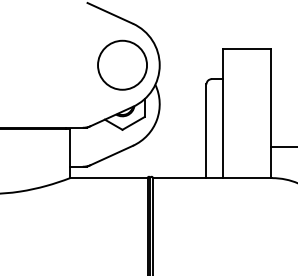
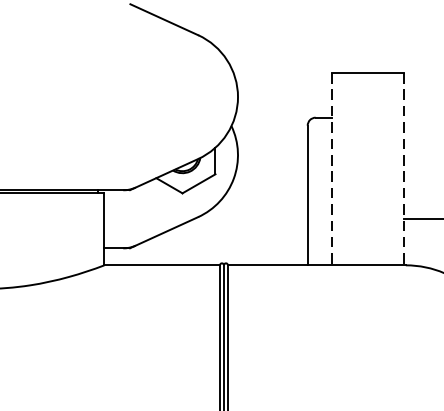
circle: (122, 64) -> (182, 95), removed
line: (222, 114) -> (331, 170), solid -> dashed
line: (270, 114) -> (403, 170), solid -> dashed

